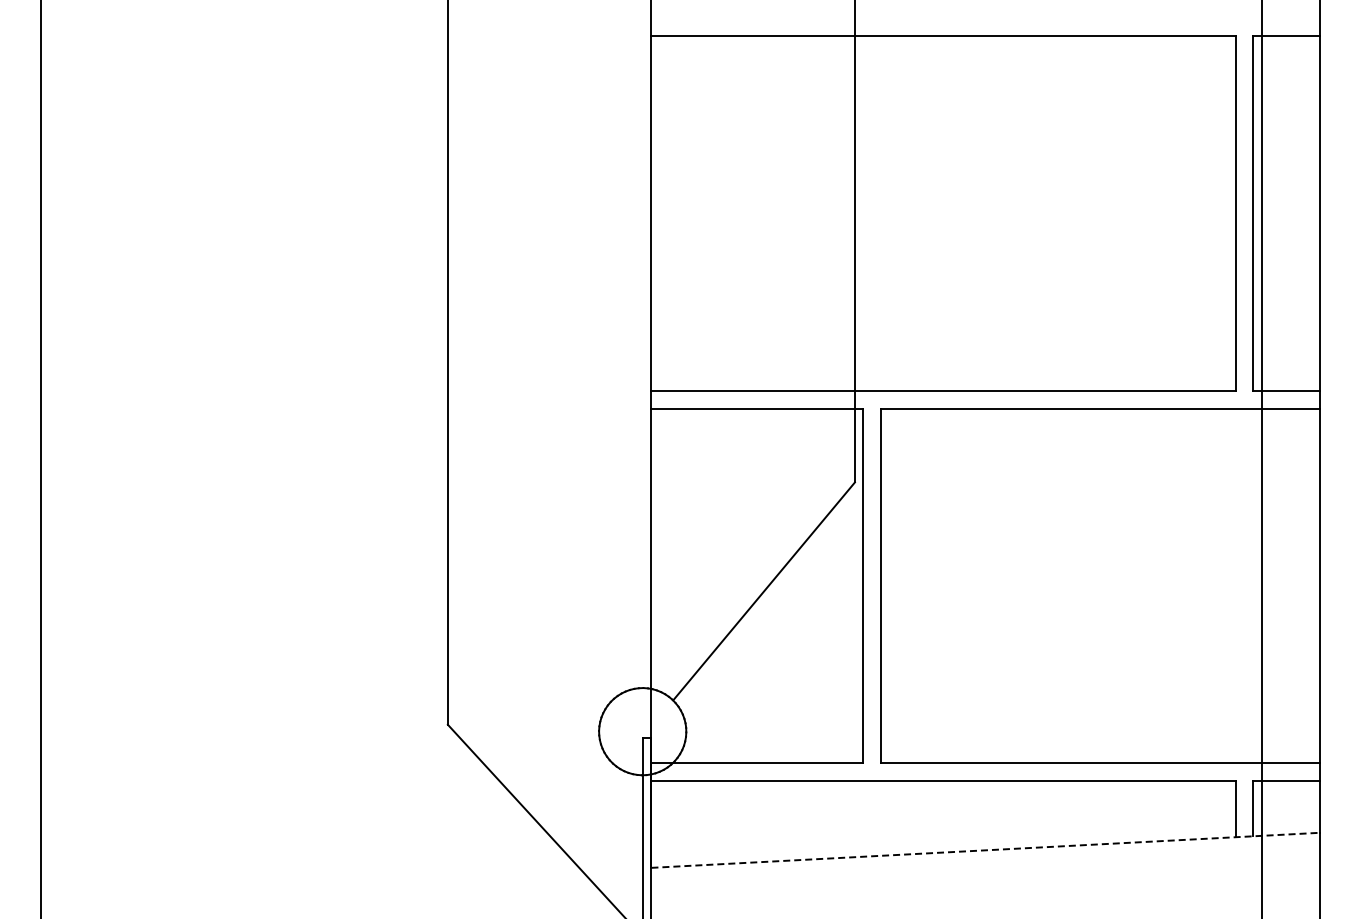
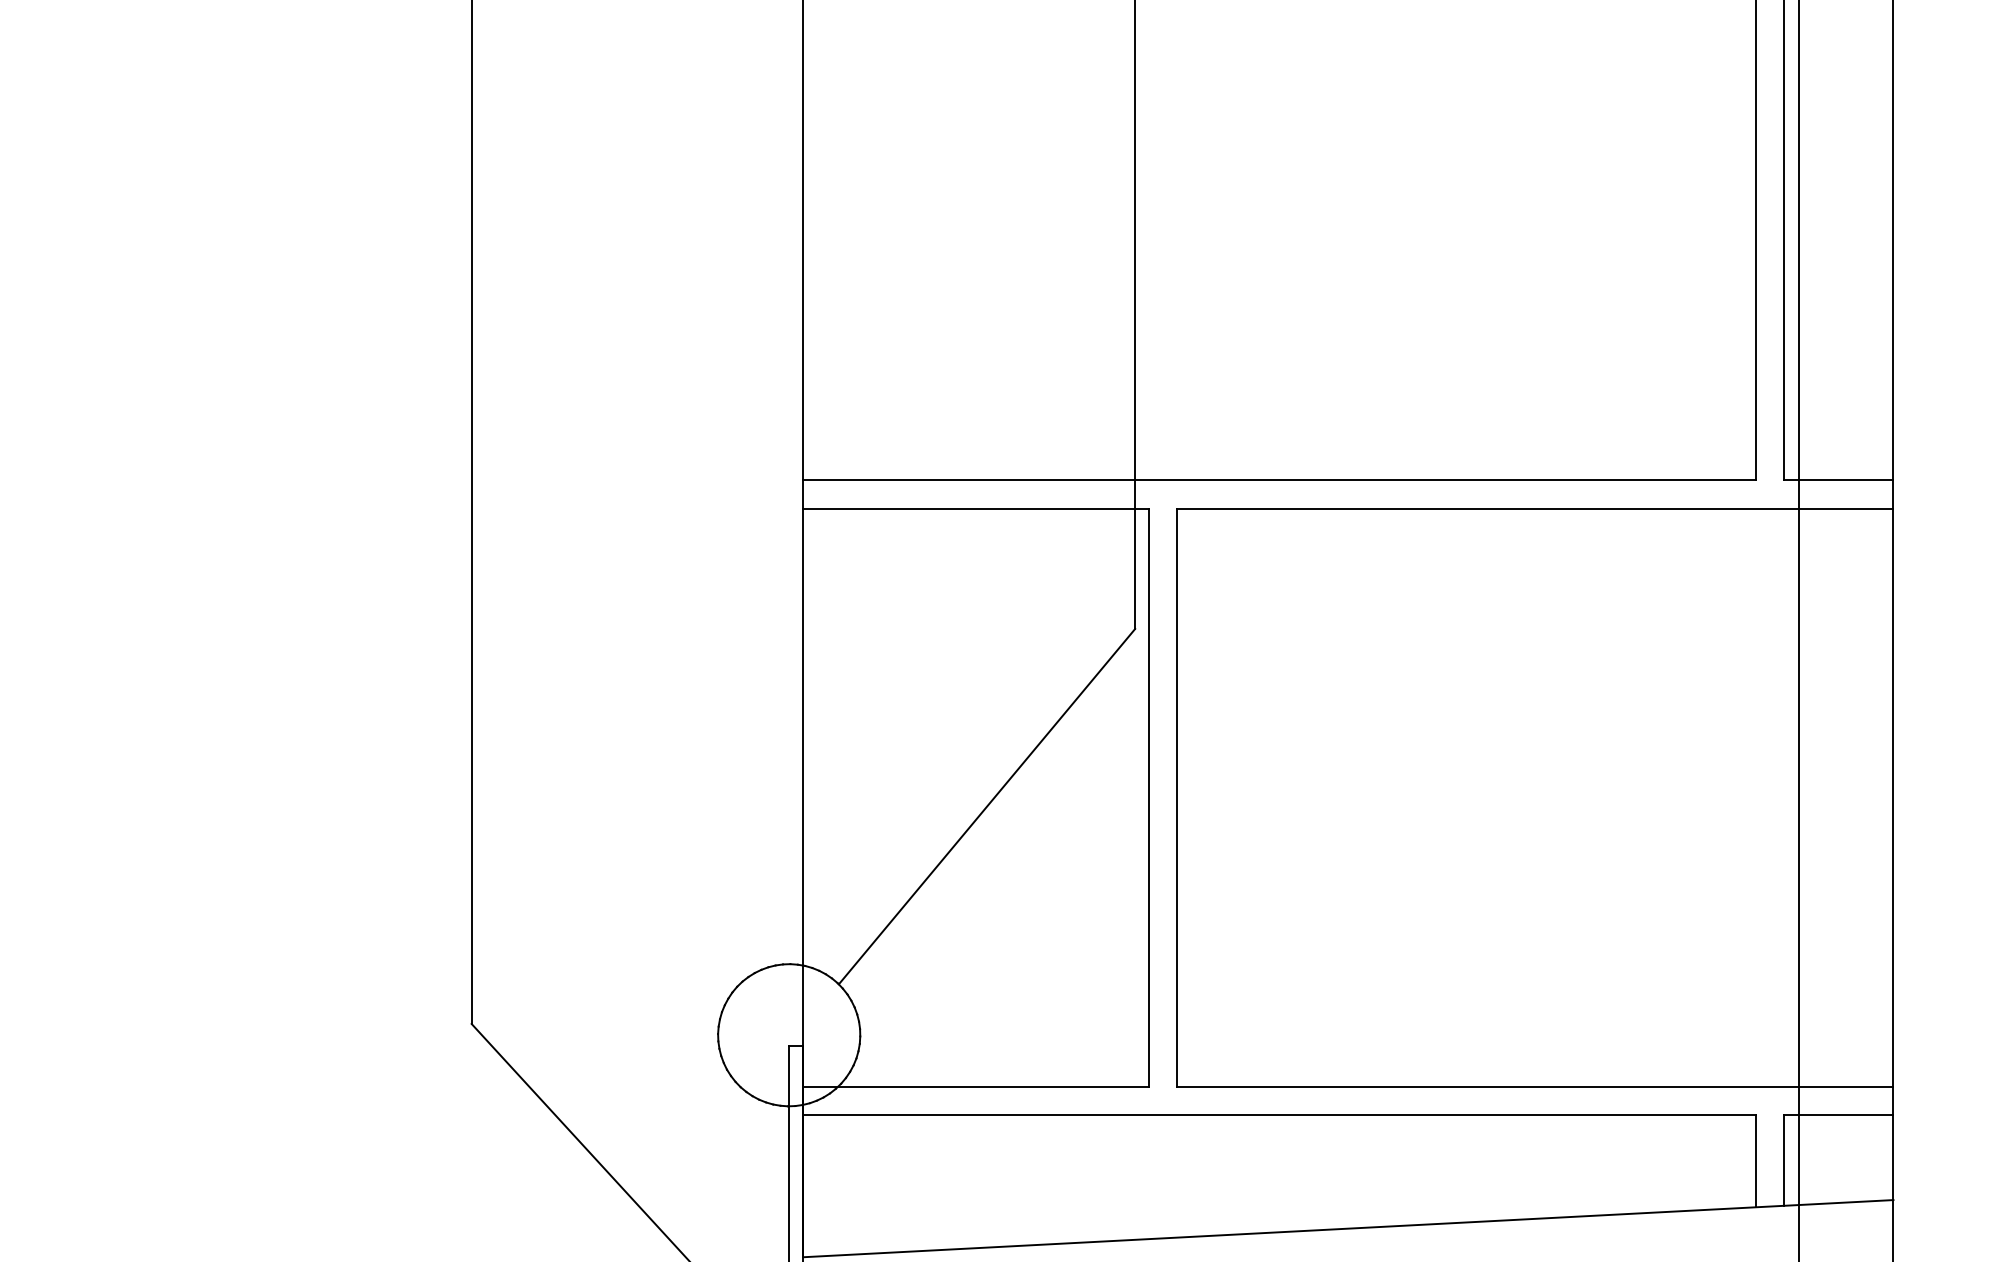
line: (985, 850) -> (1347, 1228), dashed -> solid

